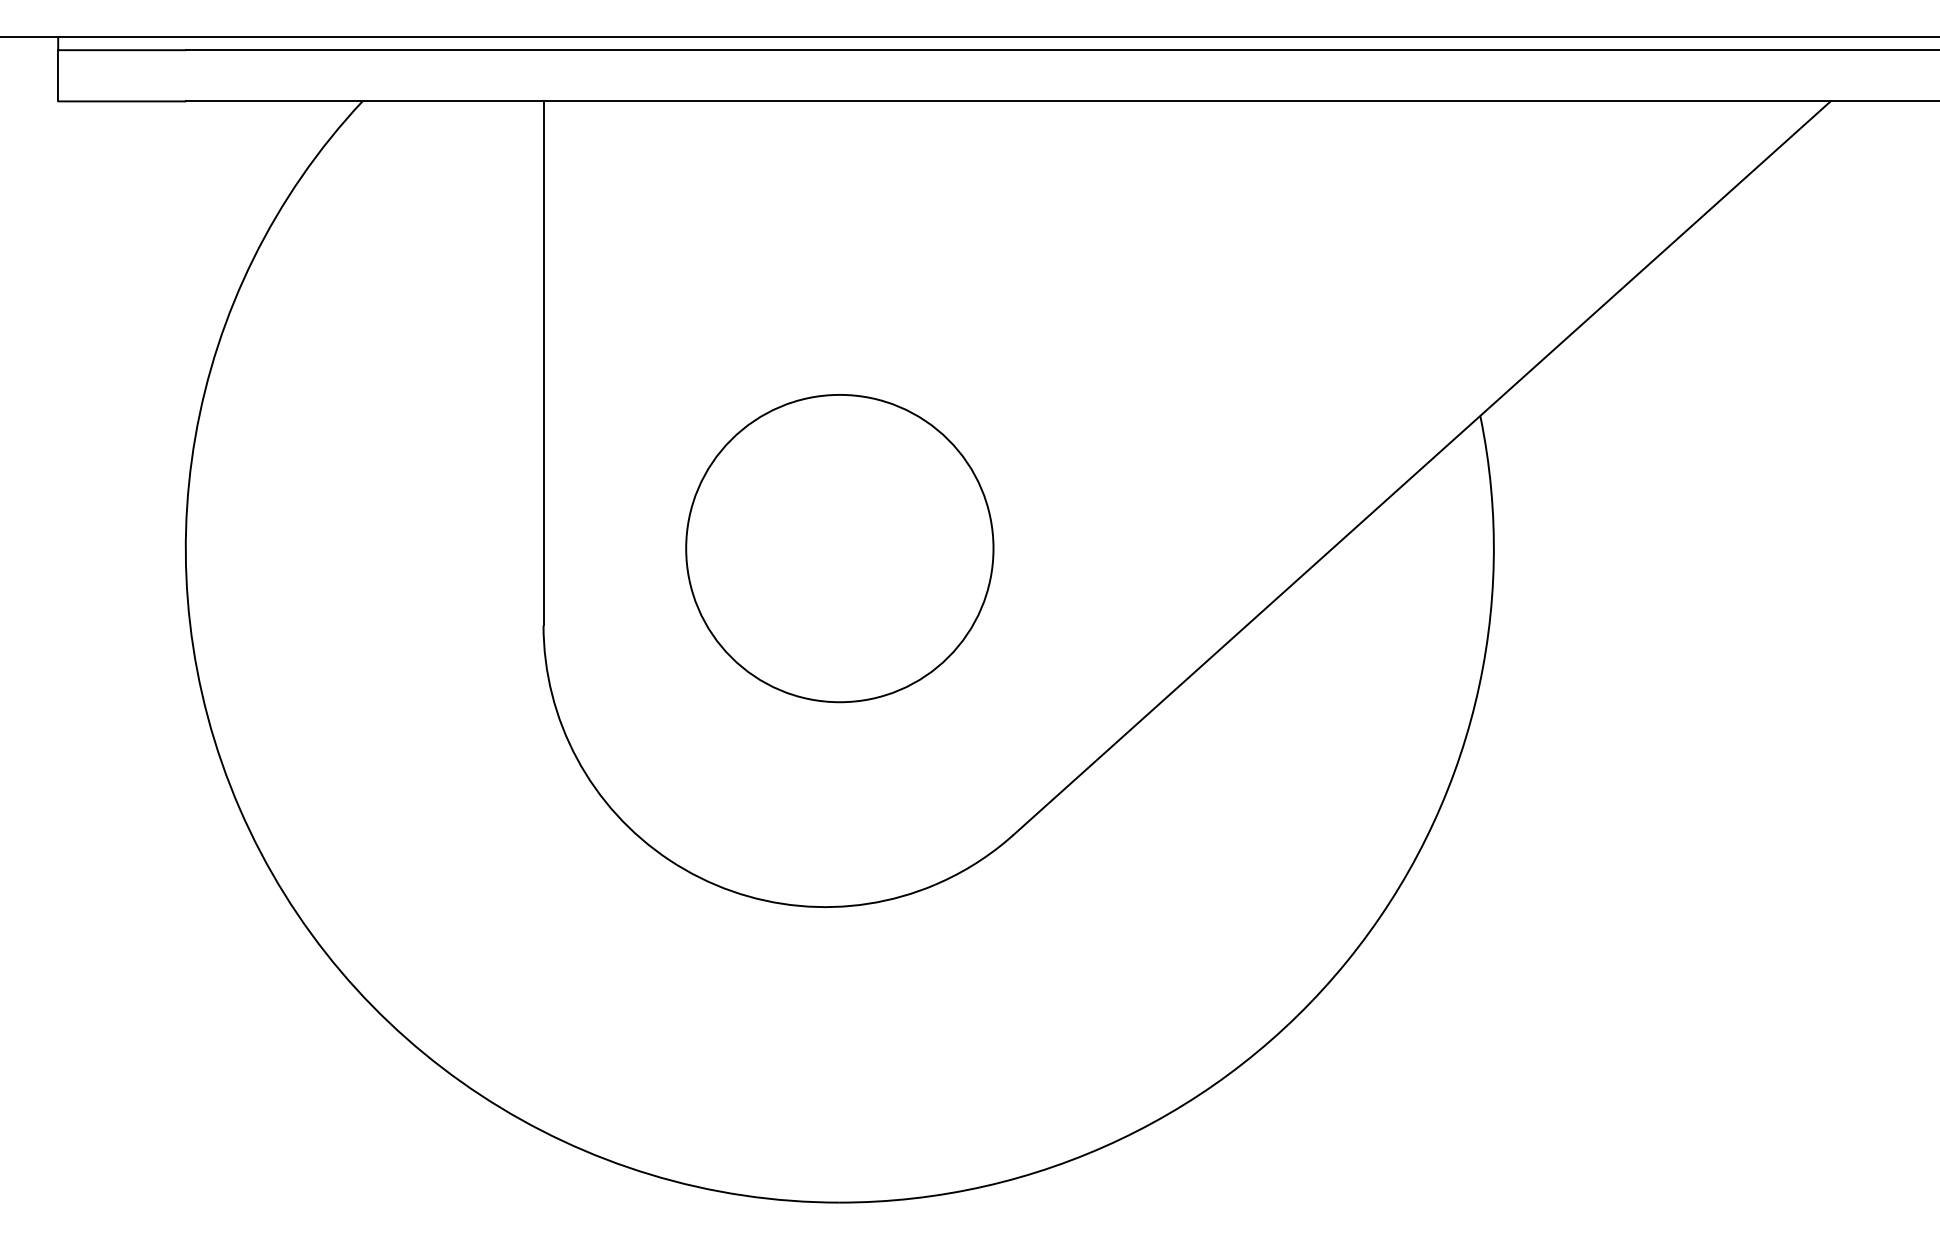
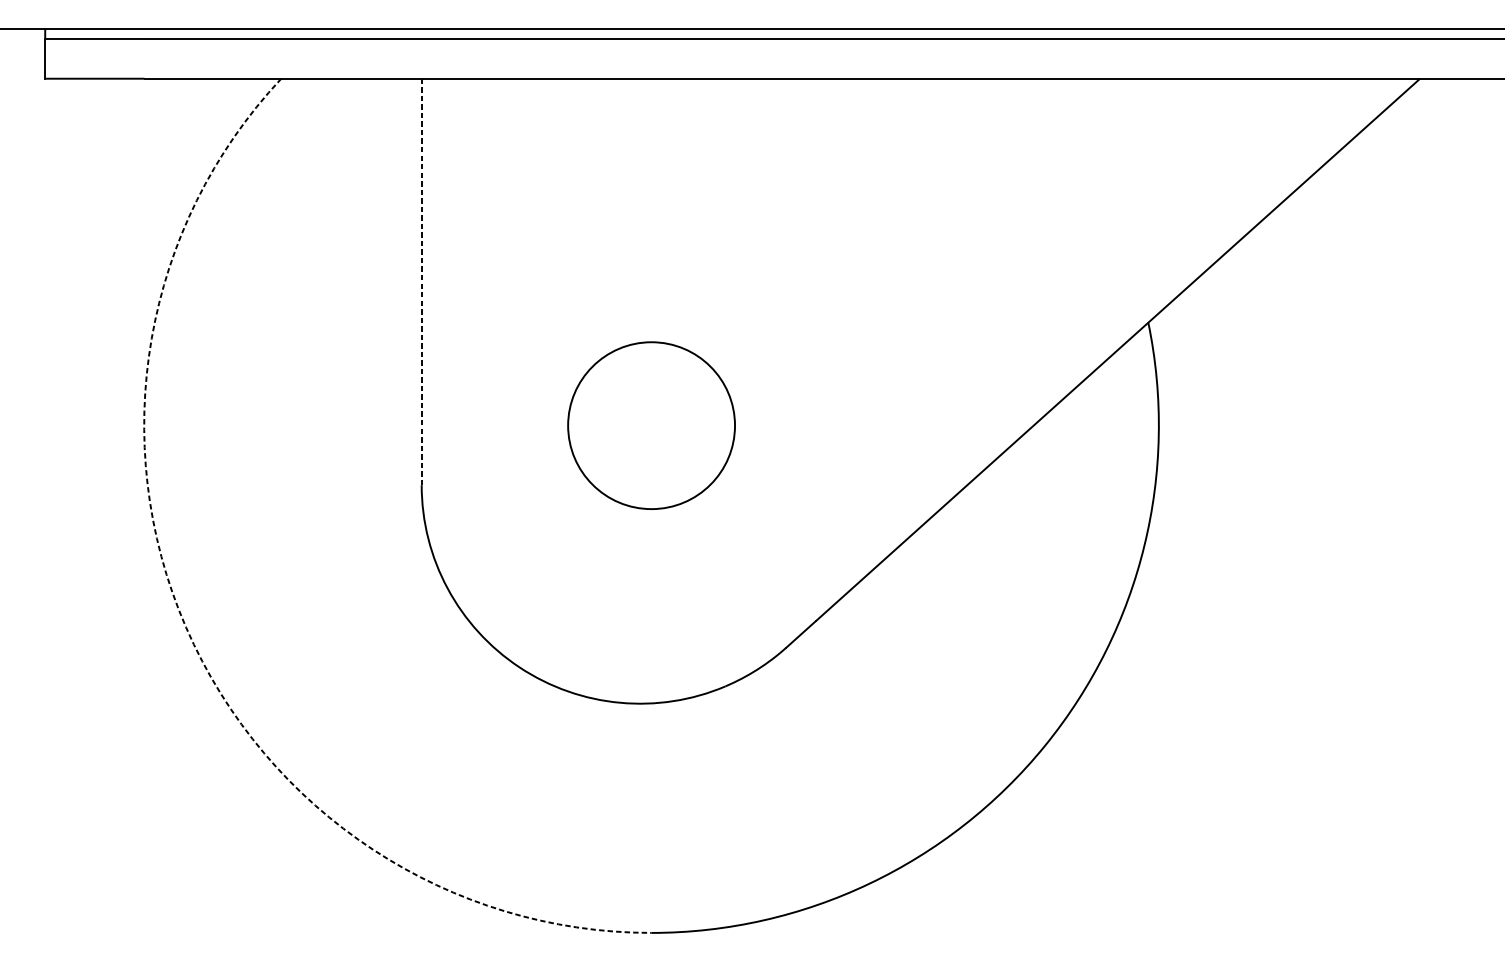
line: (543, 363) -> (421, 282), solid -> dashed
circle: (839, 548) -> (651, 425), size x0.7
arc: (239, 808) -> (185, 627), solid -> dashed

